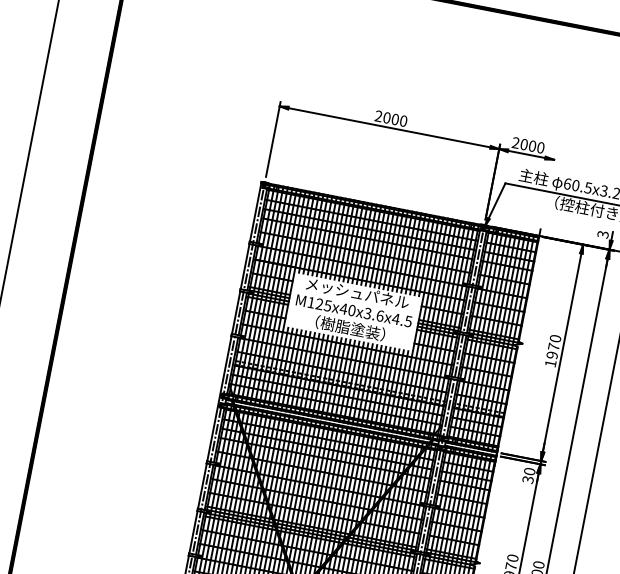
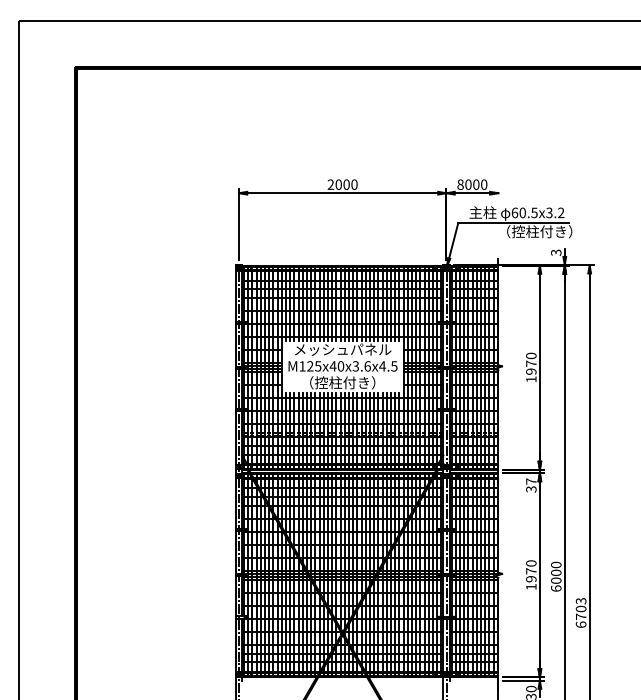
text: (515, 142) -> (460, 184), 2000 -> 8000
text: (350, 327) -> (342, 382), （樹脂塗装） -> （控柱付き）
text: (529, 471) -> (531, 481), 30 -> 37

